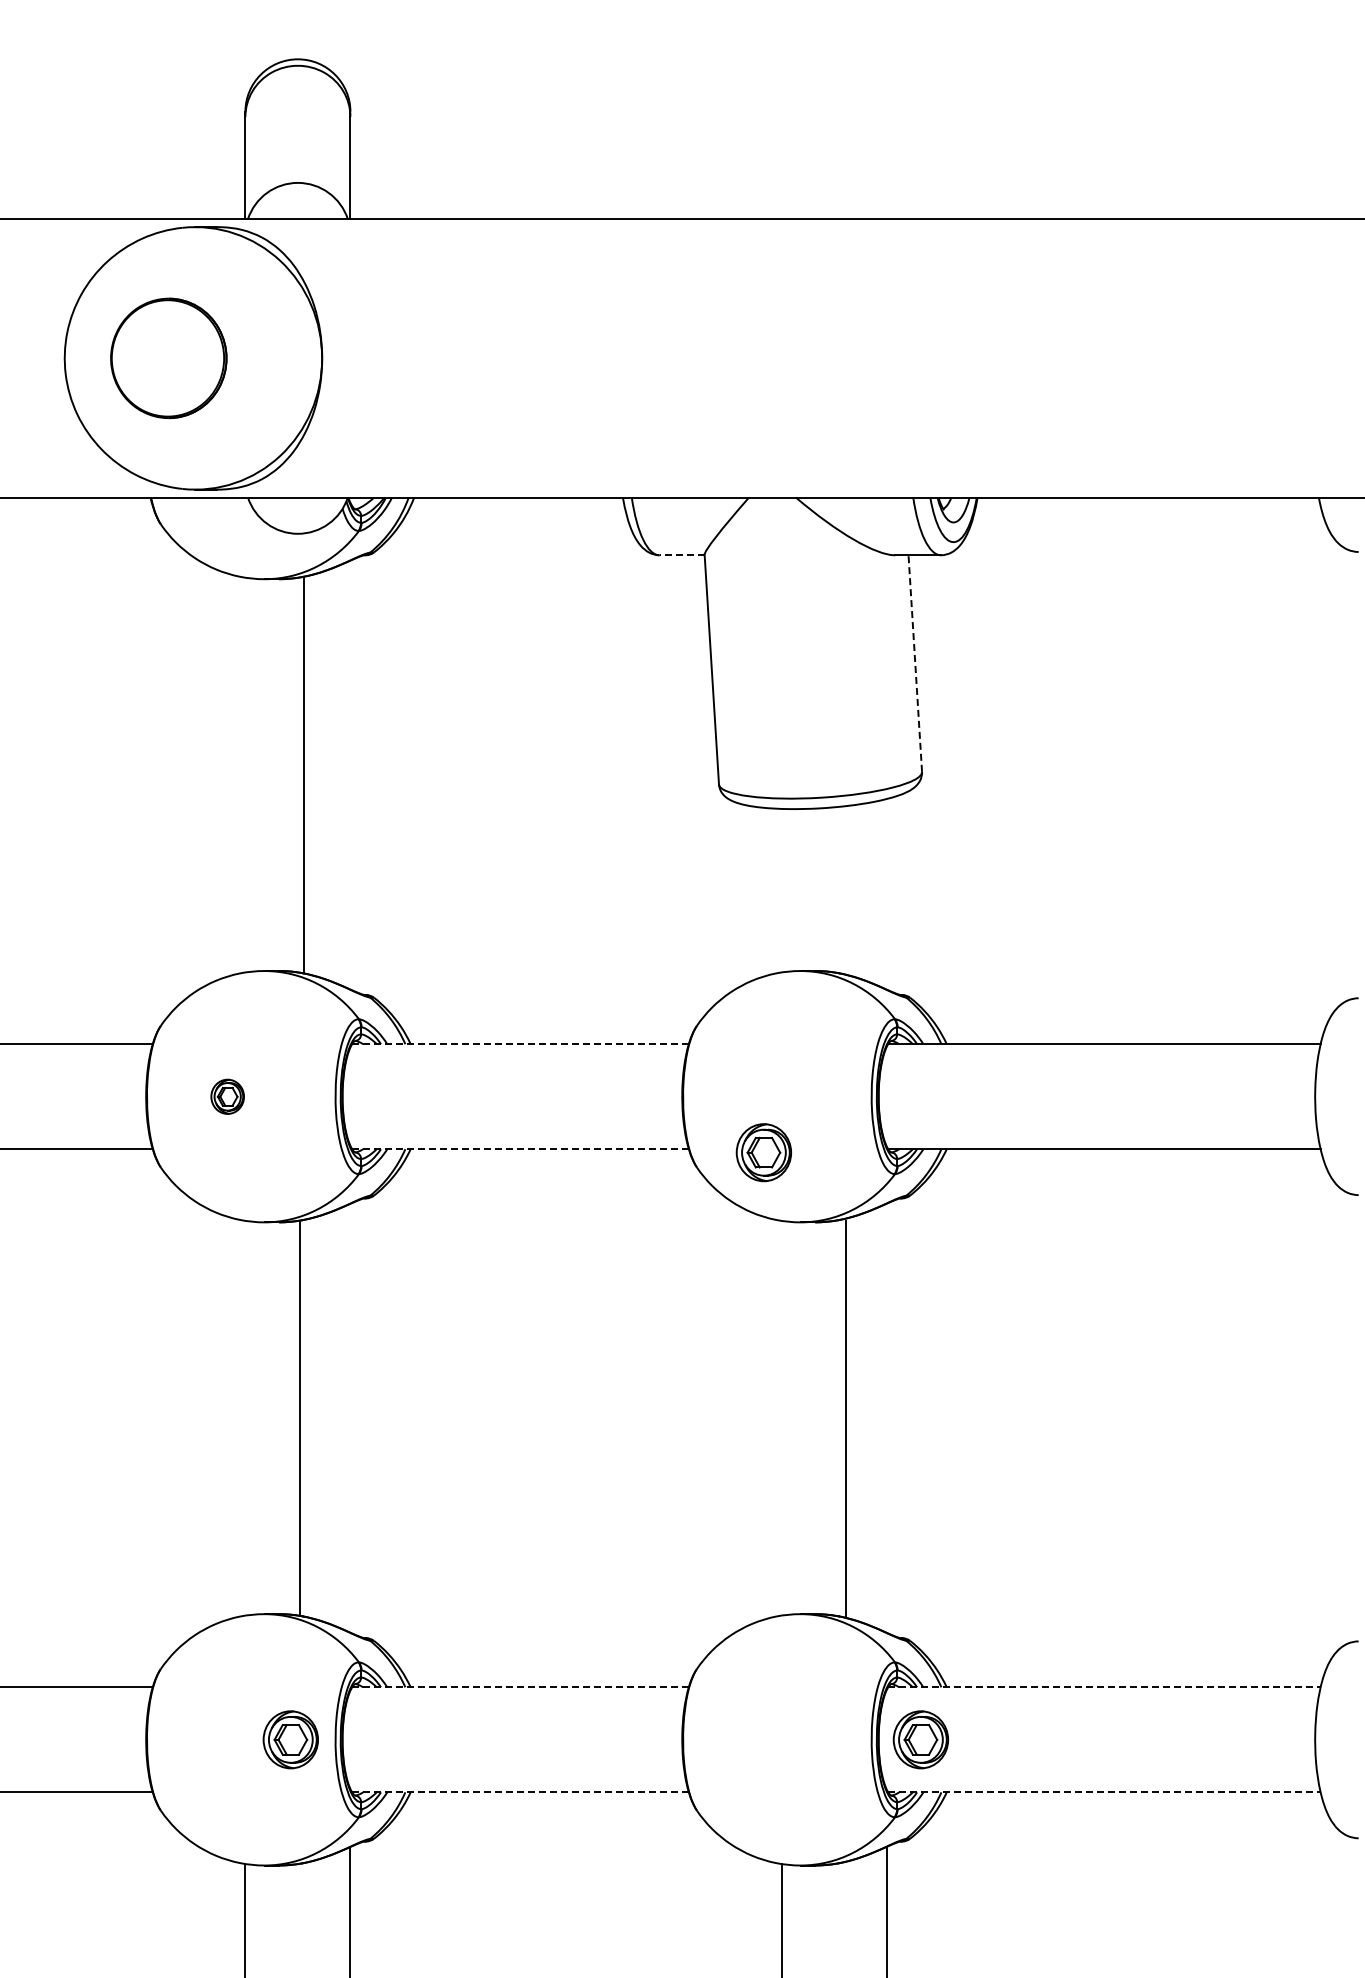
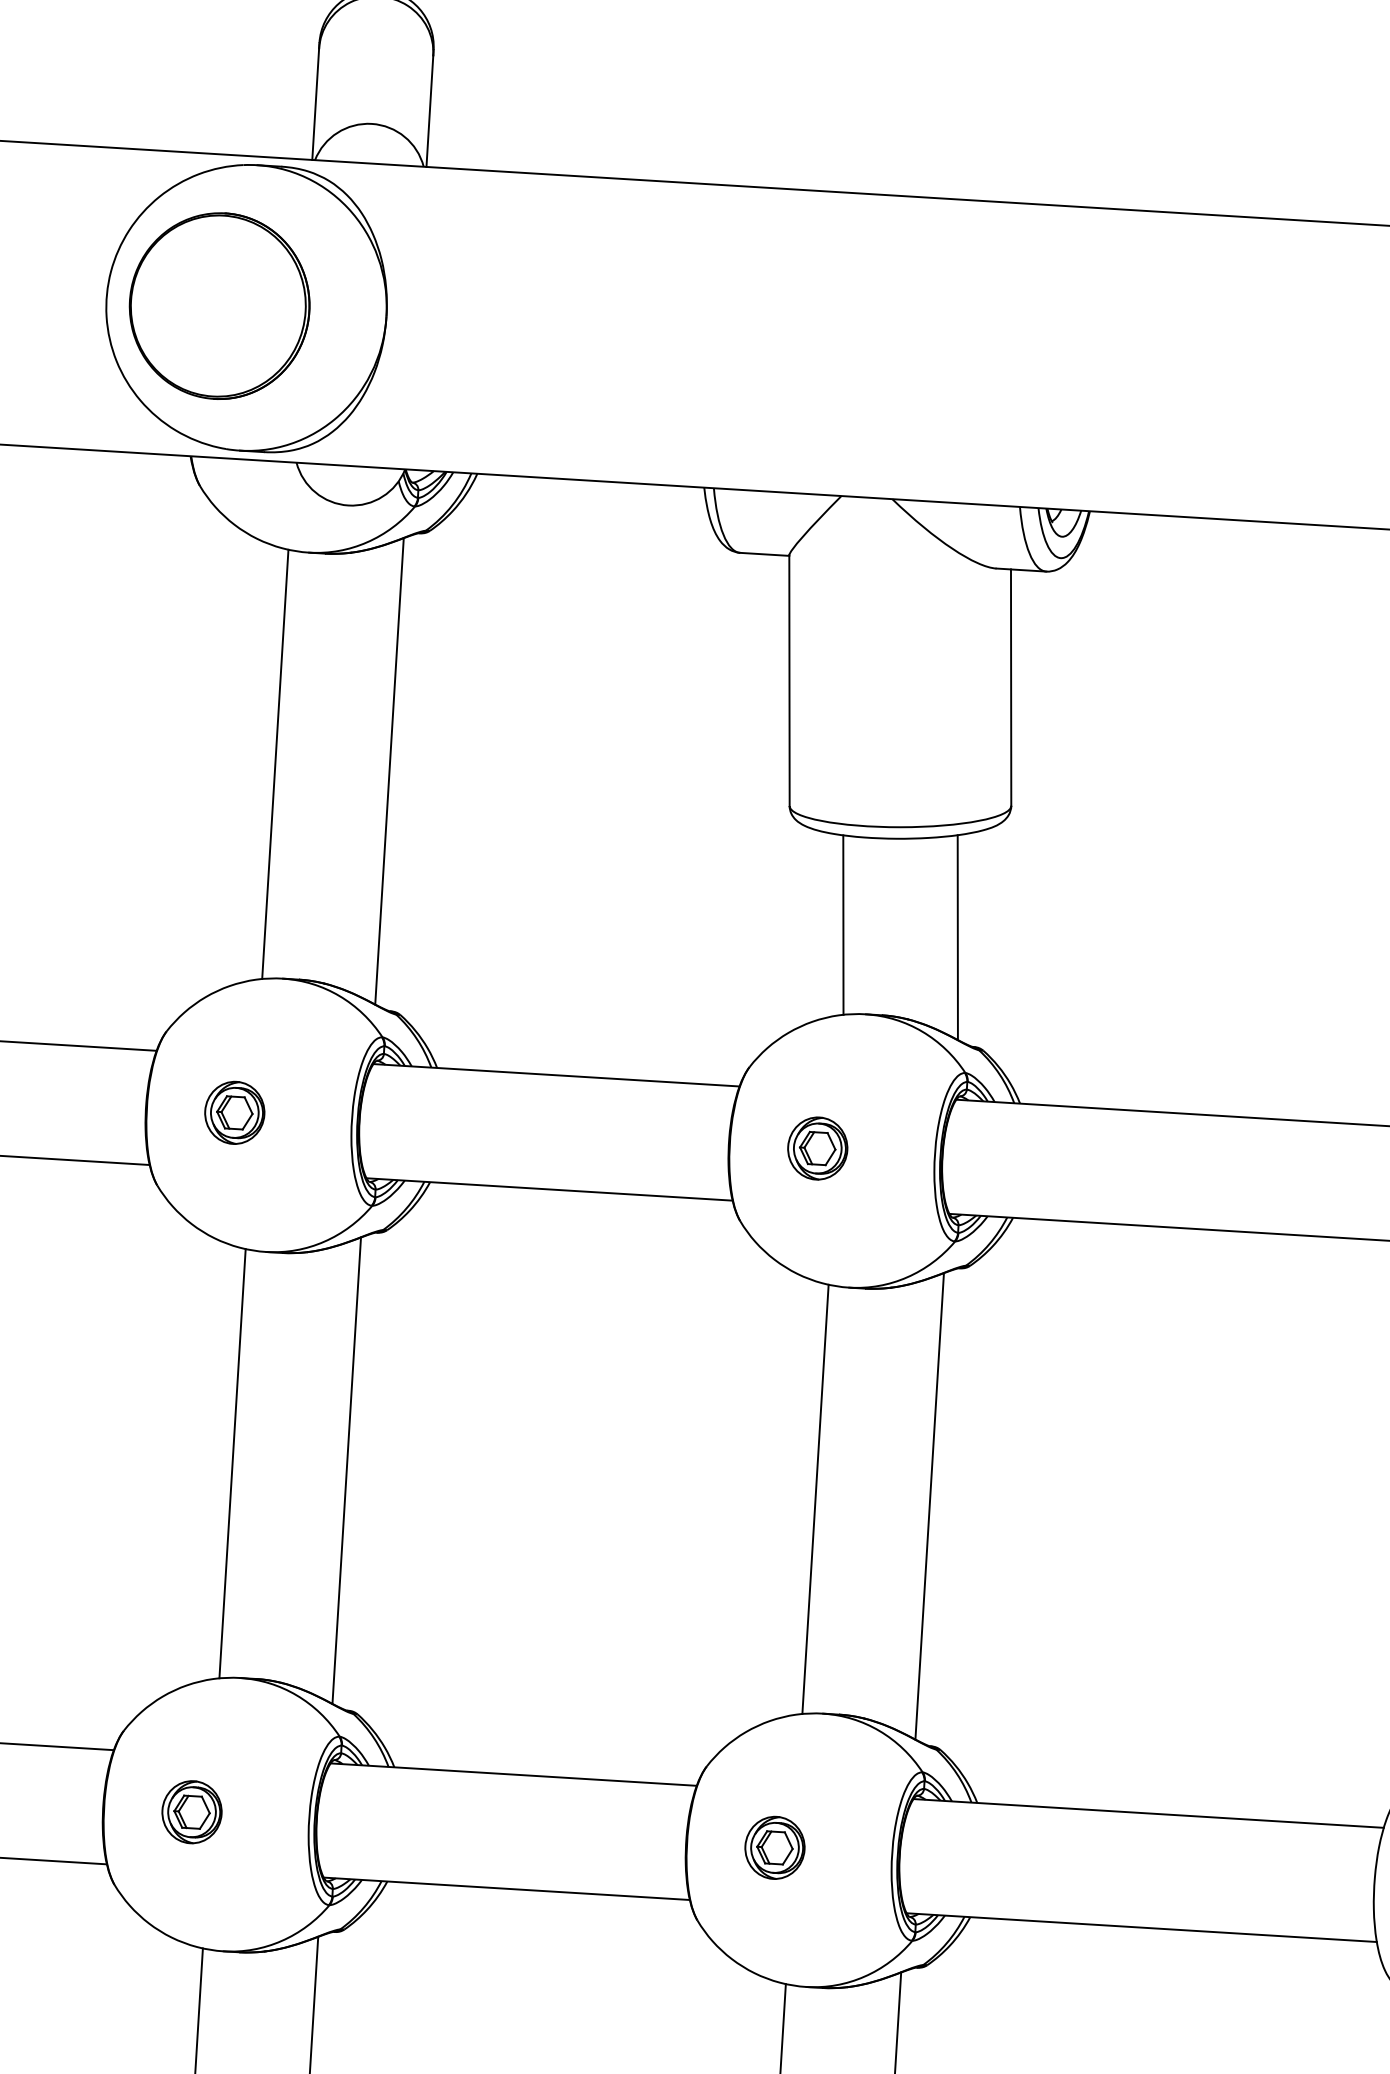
part: (168, 358) -> (219, 306), size x1.43
line: (682, 555) -> (765, 554), dashed -> solid
line: (915, 663) -> (1011, 687), dashed -> solid
line: (304, 774) -> (275, 763), moved
line: (350, 774) -> (389, 770), added
line: (774, 890) -> (842, 925), added
line: (880, 895) -> (957, 937), added
line: (520, 1044) -> (556, 1075), dashed -> solid
part: (227, 1096) -> (234, 1112), size x1.67
line: (520, 1149) -> (549, 1189), dashed -> solid
part: (763, 1152) -> (817, 1148), moved
line: (300, 1417) -> (232, 1462), moved
line: (350, 1417) -> (346, 1469), added
line: (845, 1417) -> (815, 1498), moved
line: (886, 1417) -> (929, 1505), added
line: (520, 1687) -> (513, 1774), dashed -> solid
line: (1104, 1687) -> (1148, 1813), dashed -> solid
part: (290, 1739) -> (191, 1811), moved
part: (920, 1739) -> (774, 1847), moved
line: (520, 1792) -> (506, 1888), dashed -> solid
line: (1104, 1792) -> (1141, 1927), dashed -> solid

